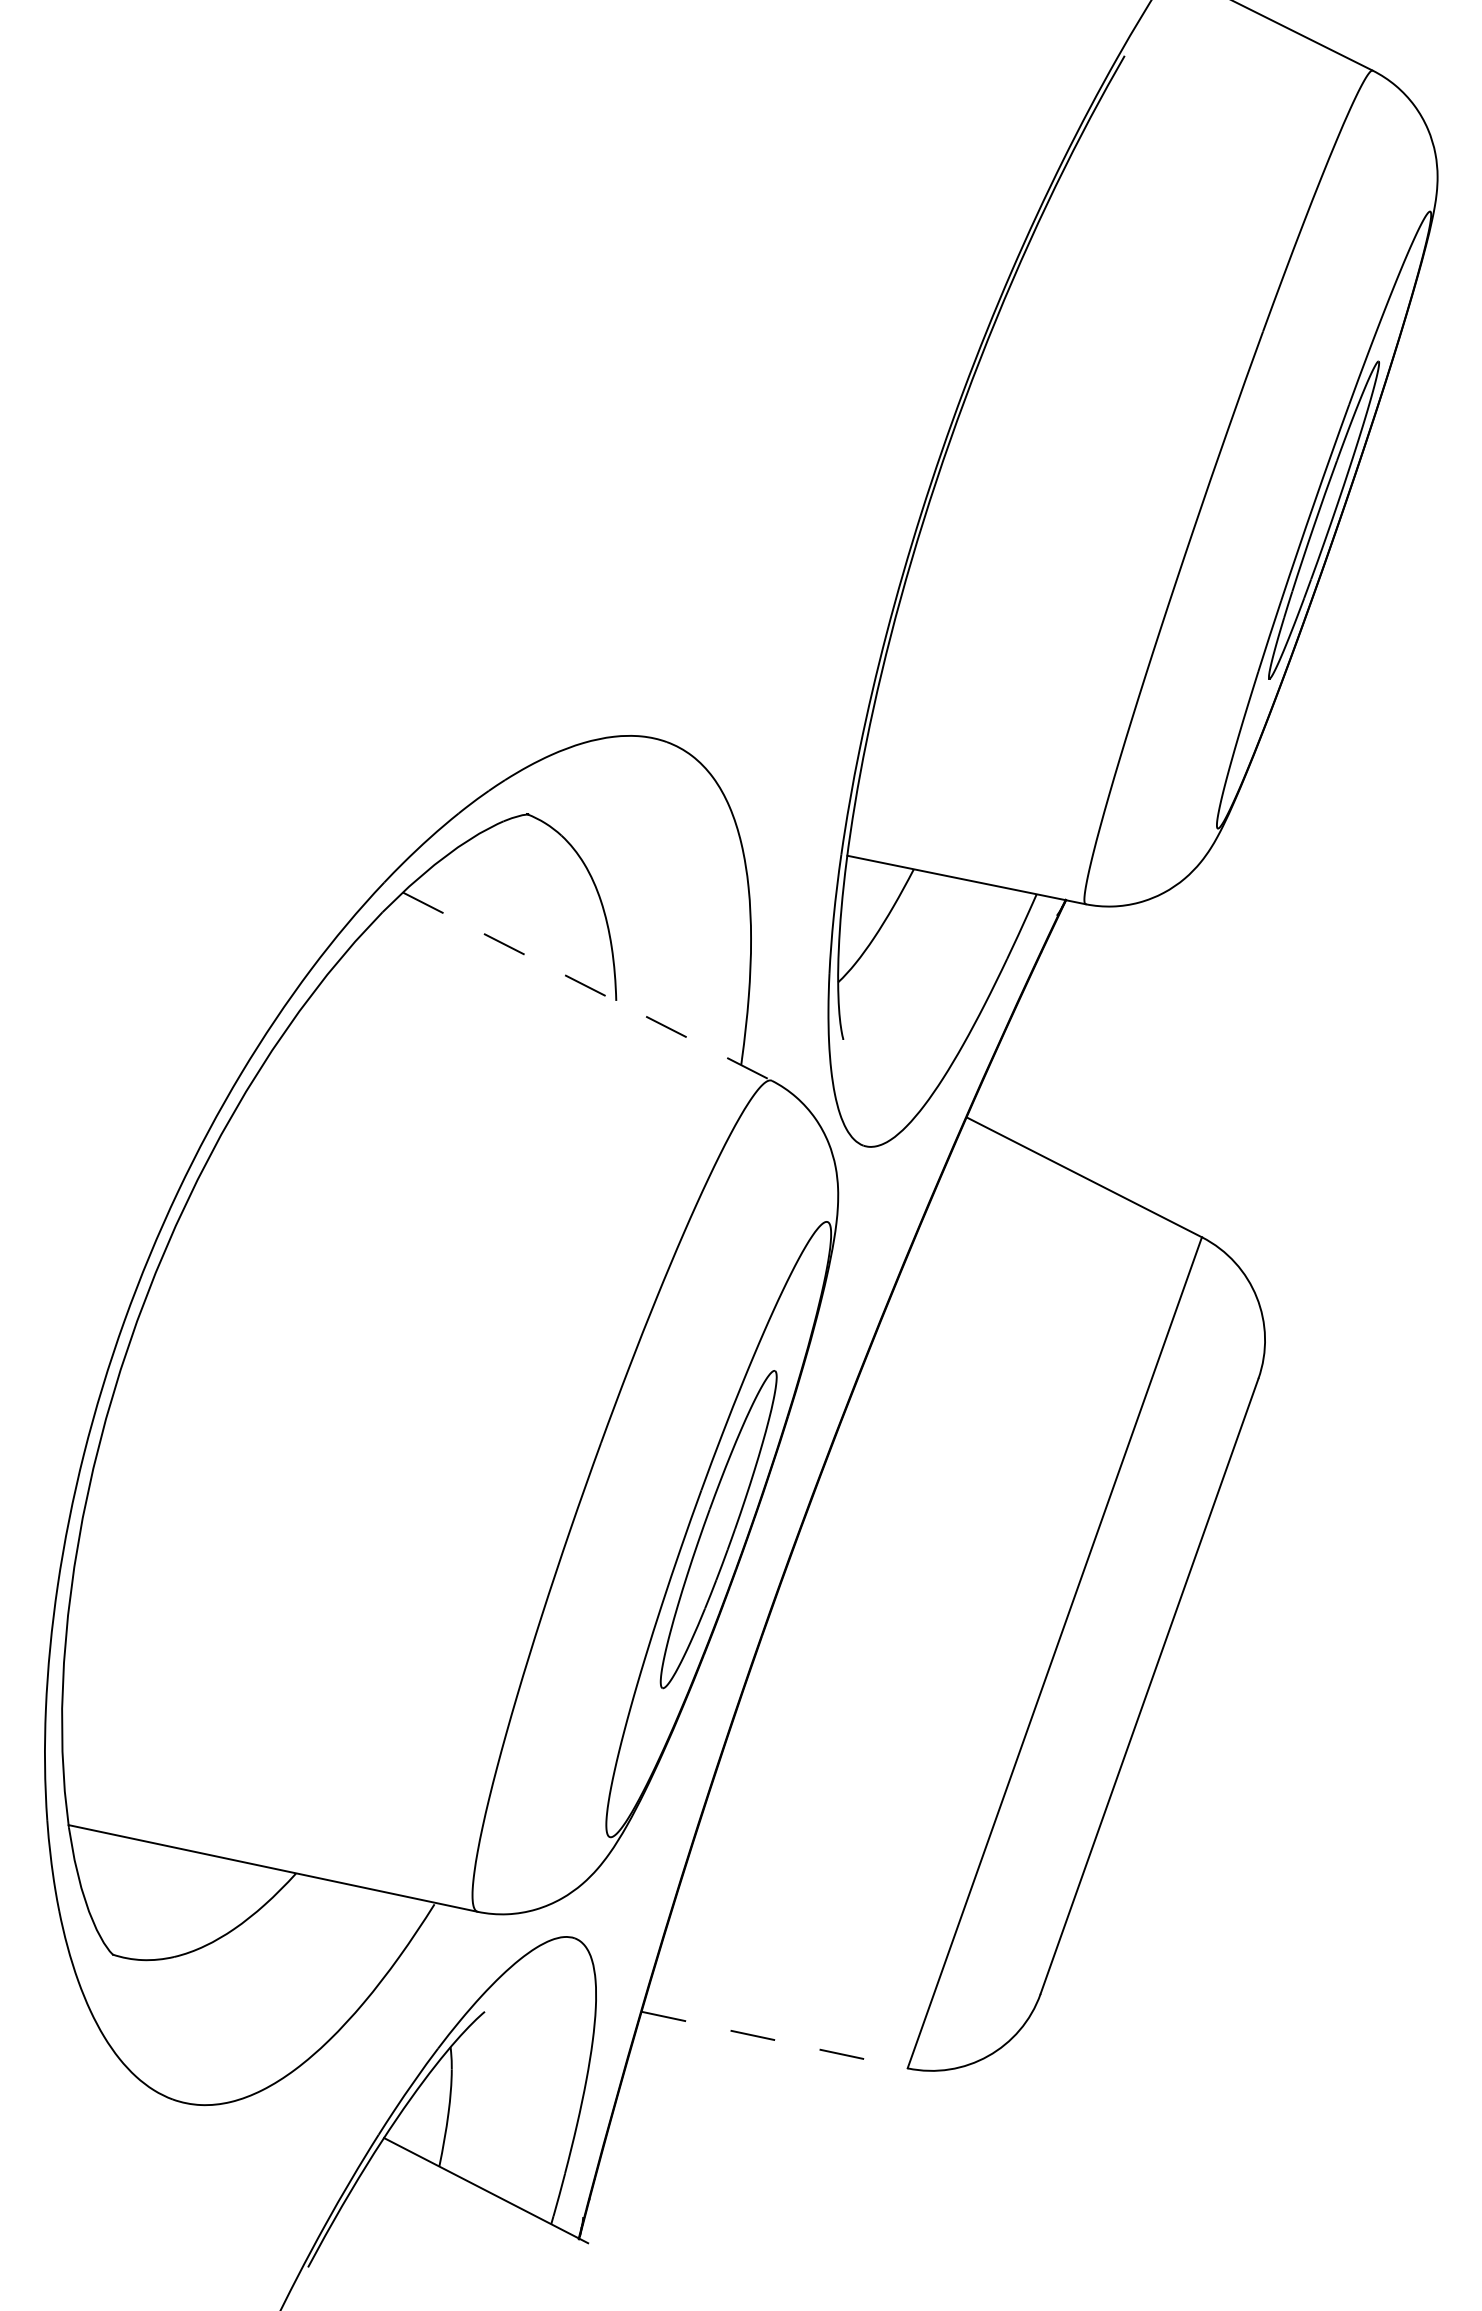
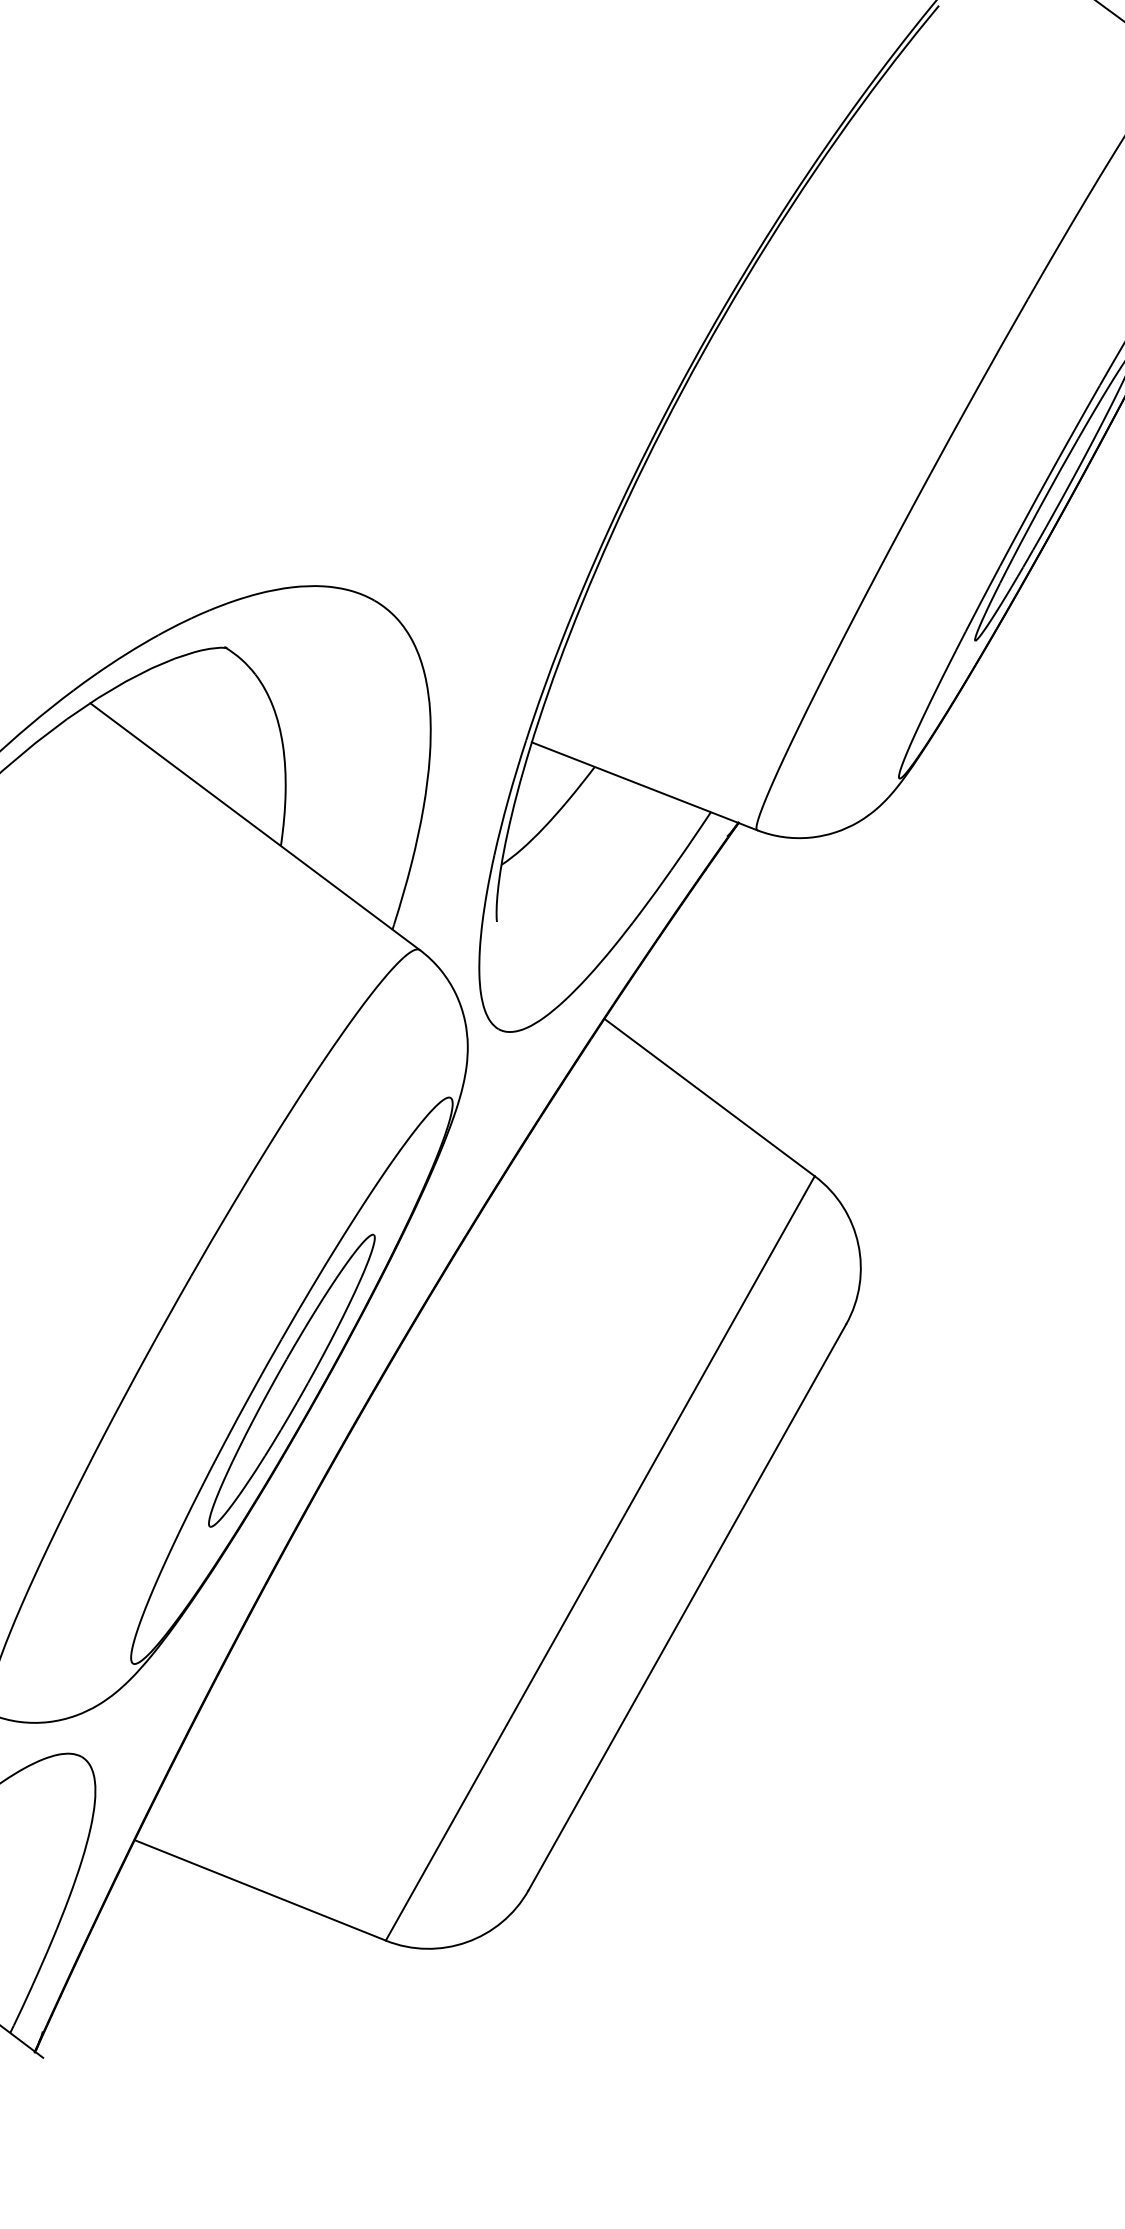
line: (587, 986) -> (255, 826), dashed -> solid
line: (775, 2040) -> (261, 1890), dashed -> solid

